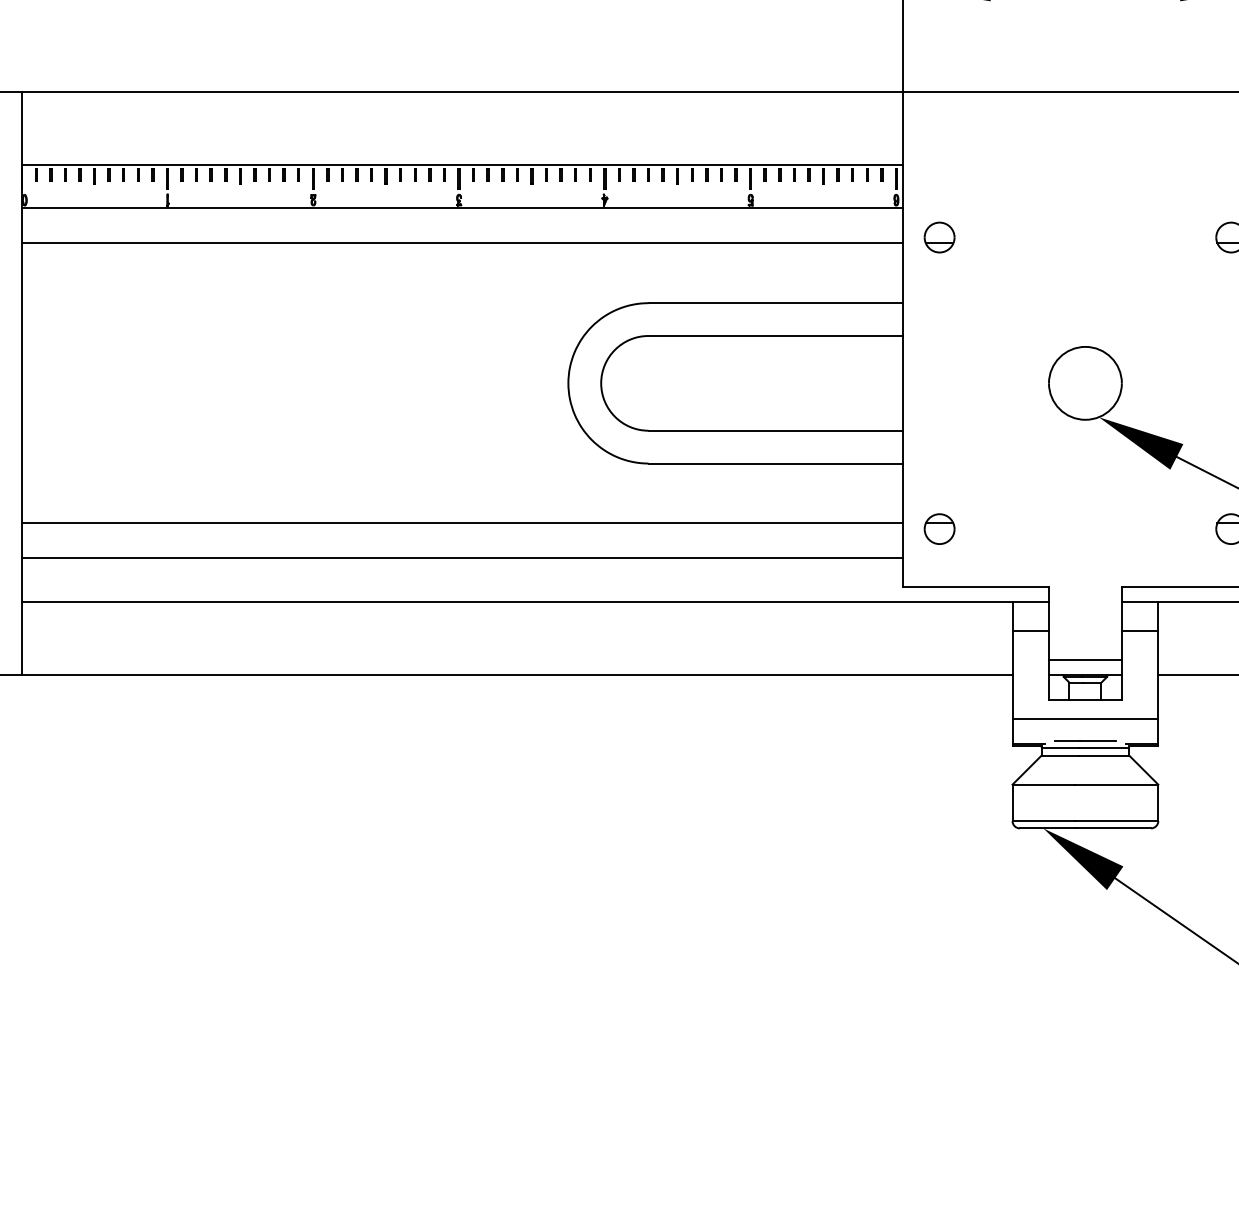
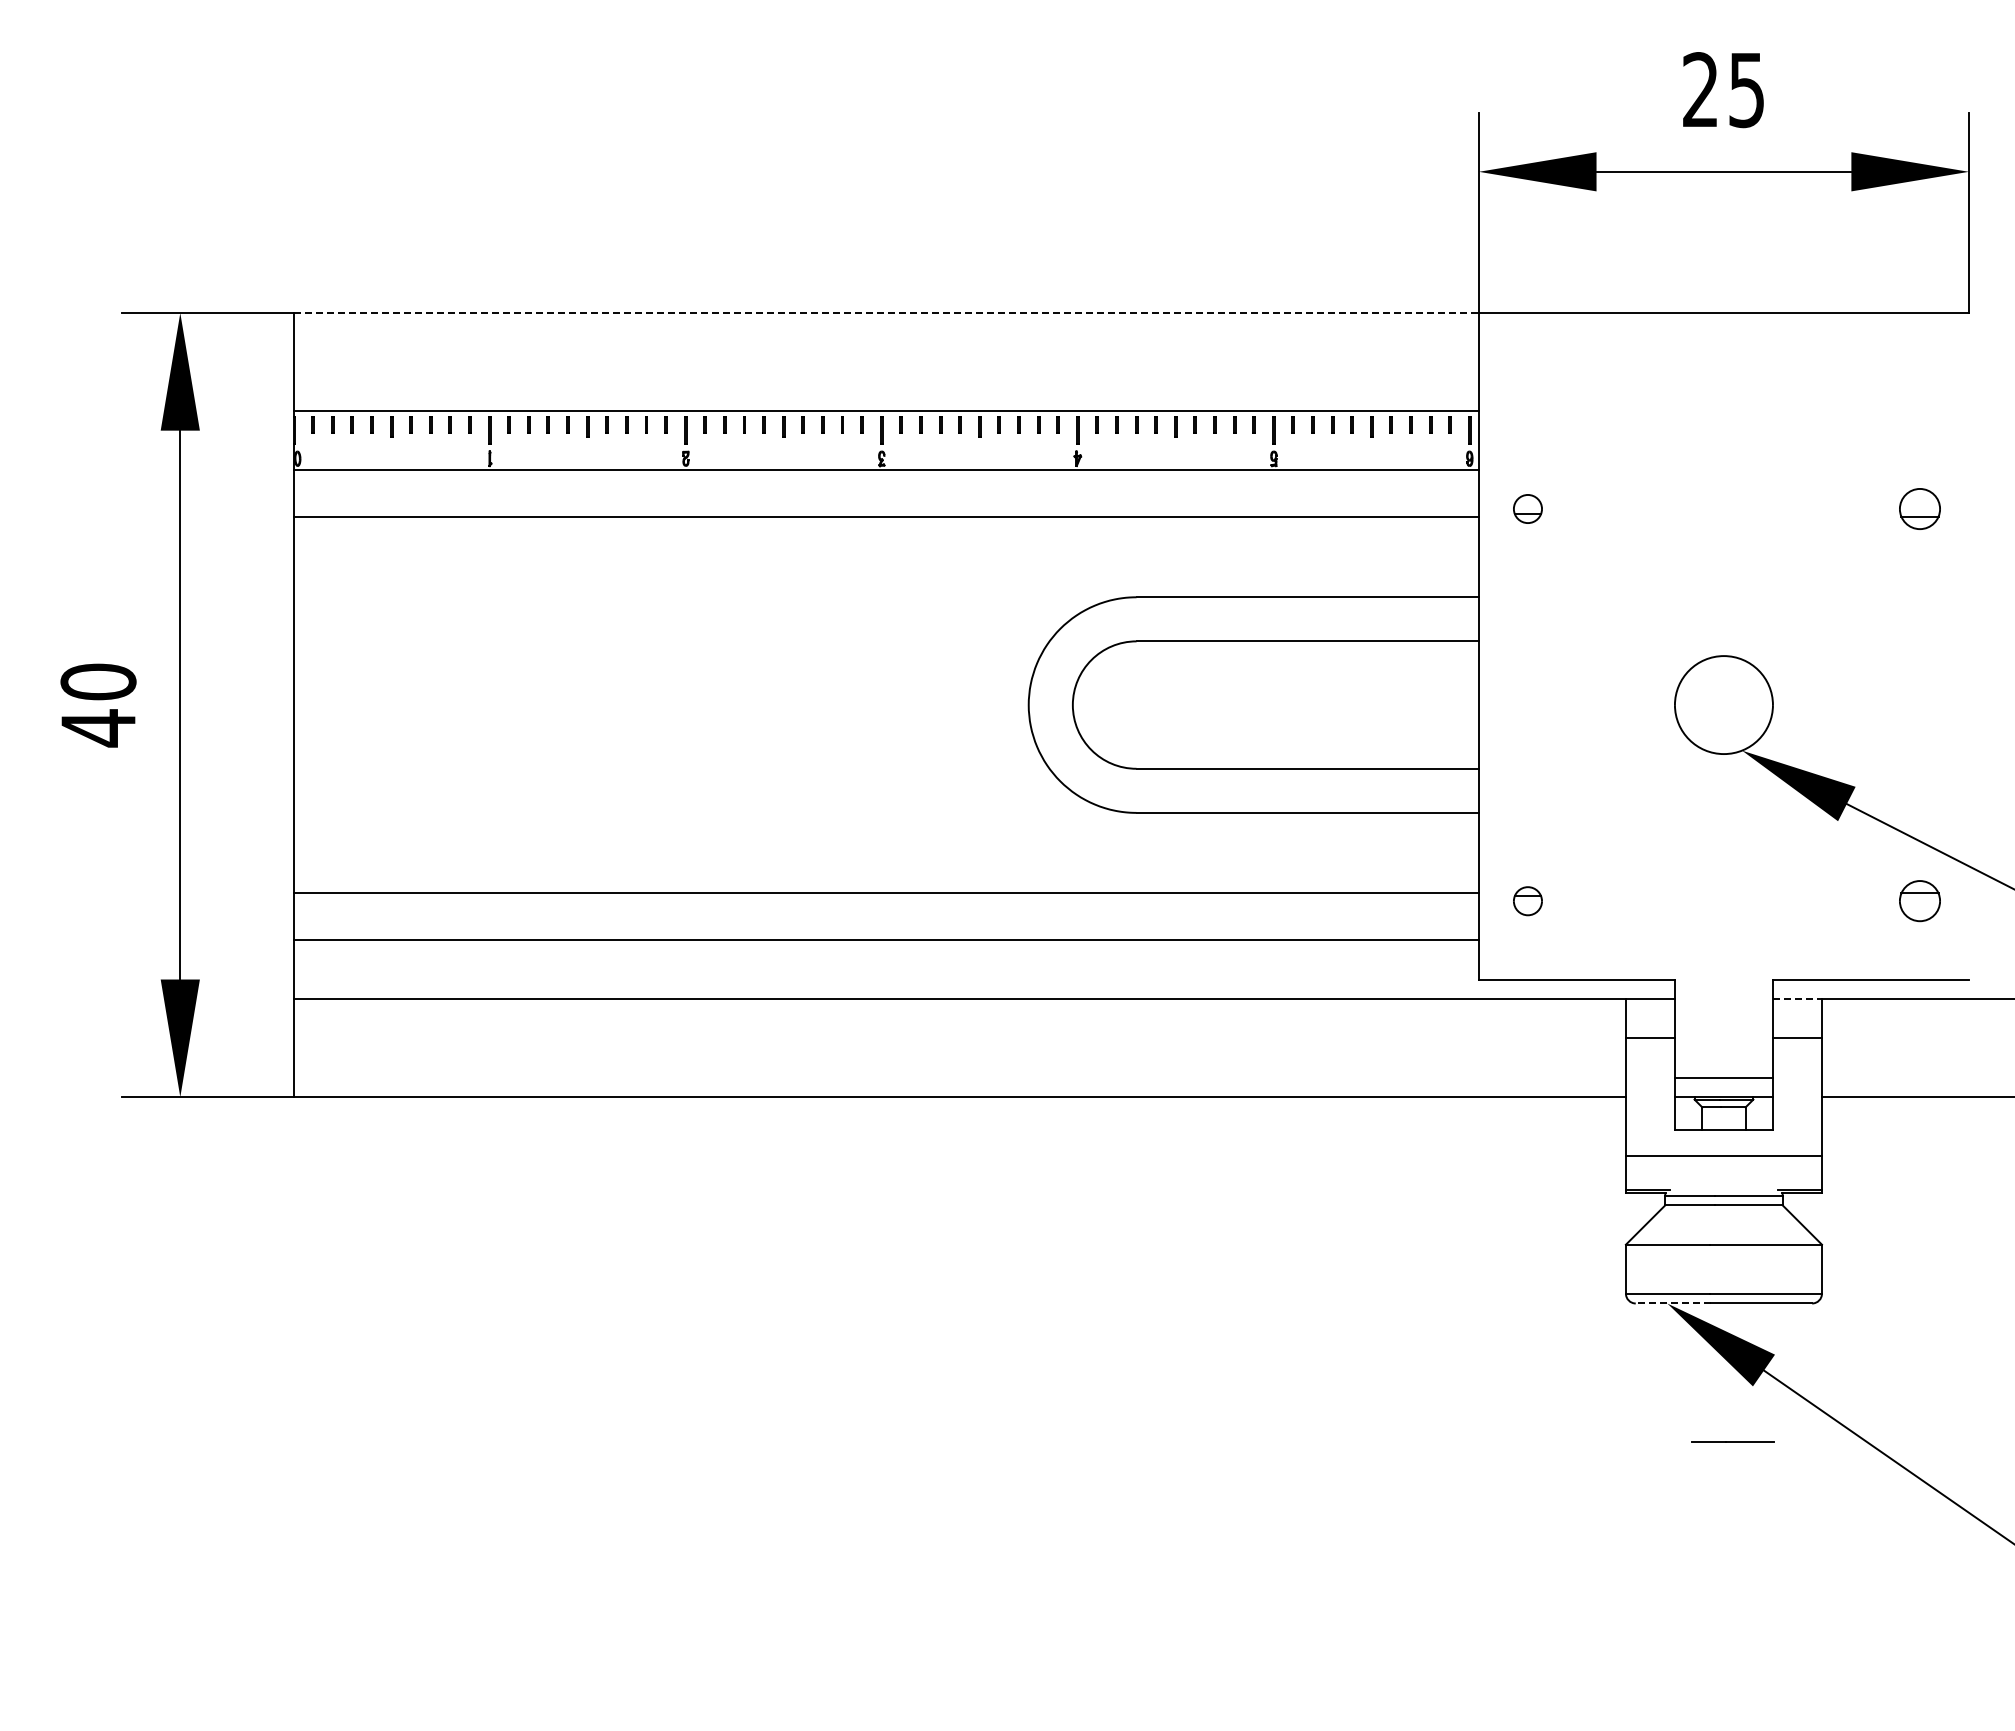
line: (462, 92) -> (886, 313), solid -> dashed
part: (939, 237) -> (1527, 508), size x0.7
part: (939, 529) -> (1527, 901), size x0.7
line: (1140, 602) -> (1797, 999), solid -> dashed
line: (1085, 740) -> (1732, 1441), moved
line: (1047, 828) -> (1673, 1303), solid -> dashed

